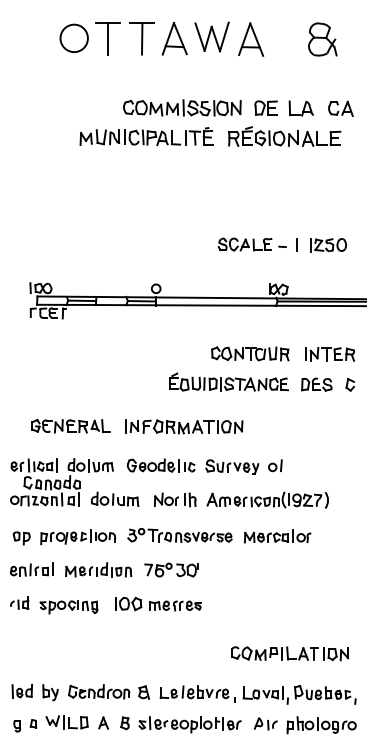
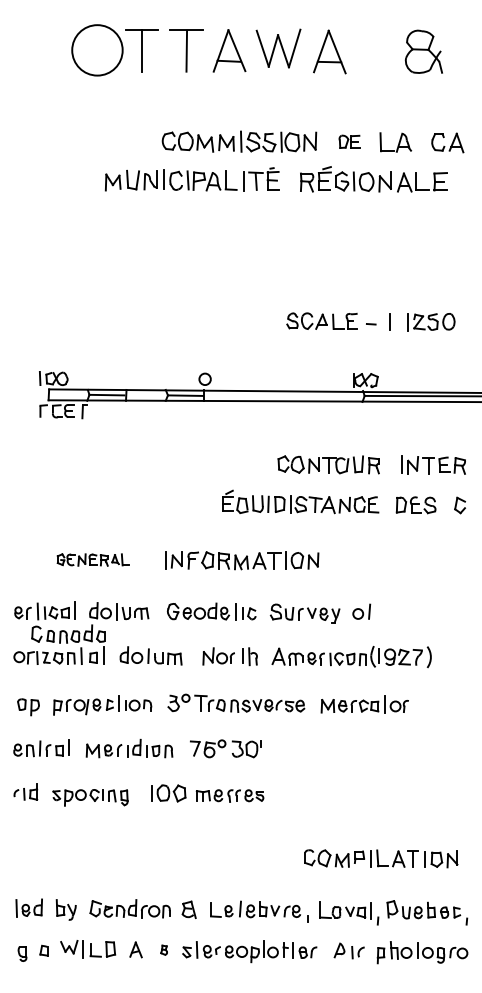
circle: (73, 38) -> (96, 50), size x1.4
part: (265, 107) -> (348, 141), size x0.7
part: (70, 426) -> (92, 560), size x0.7
part: (124, 723) -> (163, 950), size x0.6

